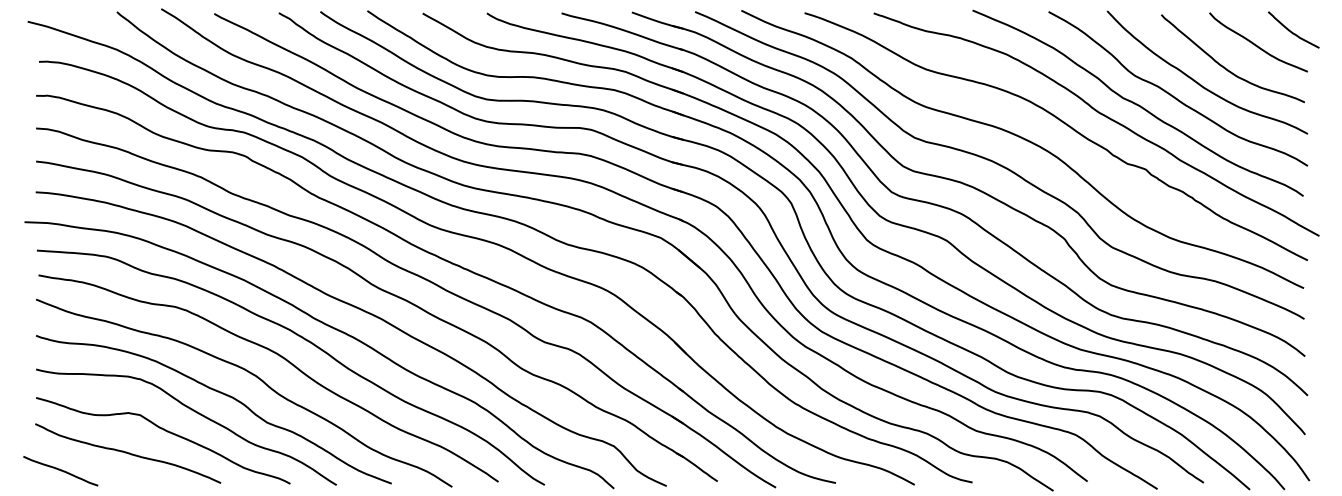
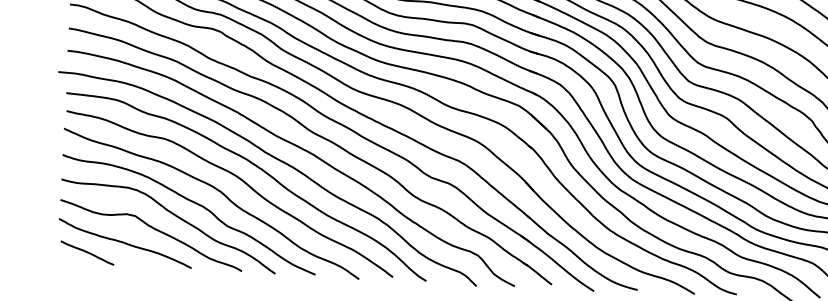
curve: (60, 470) -> (87, 252), moved

